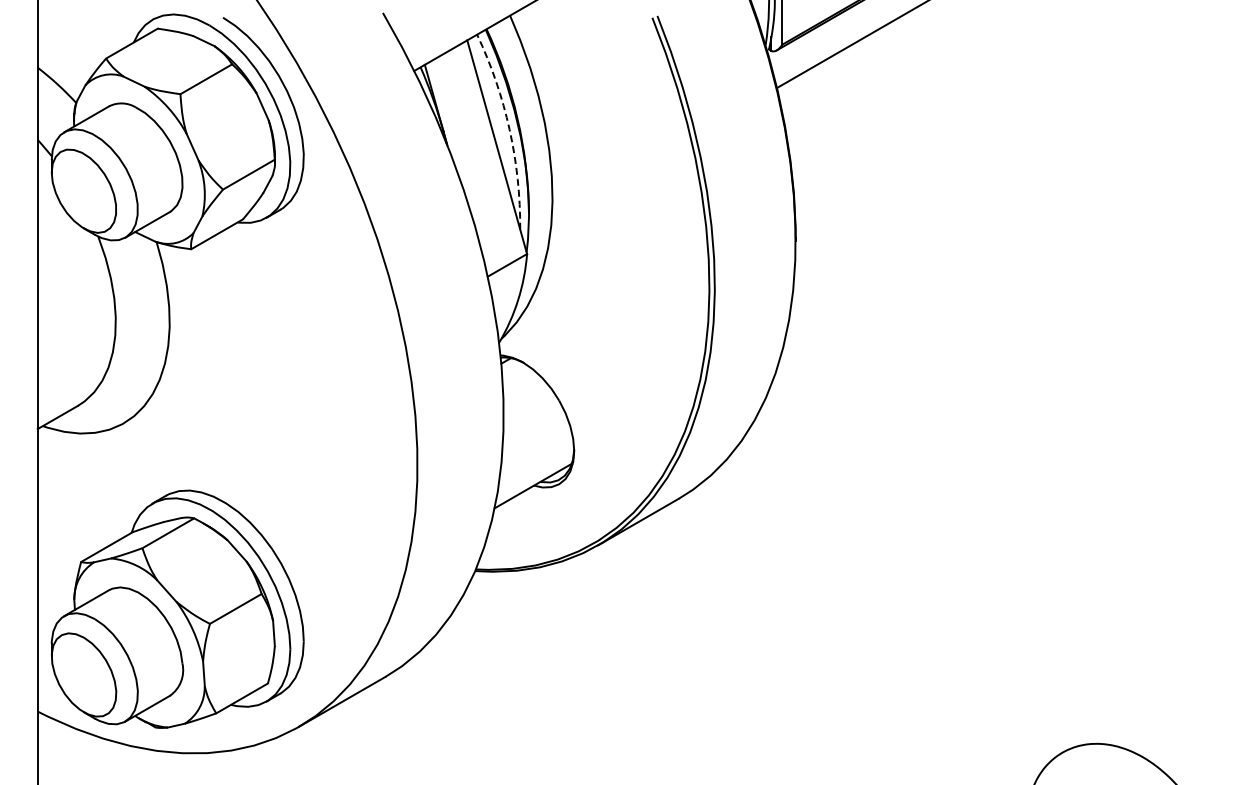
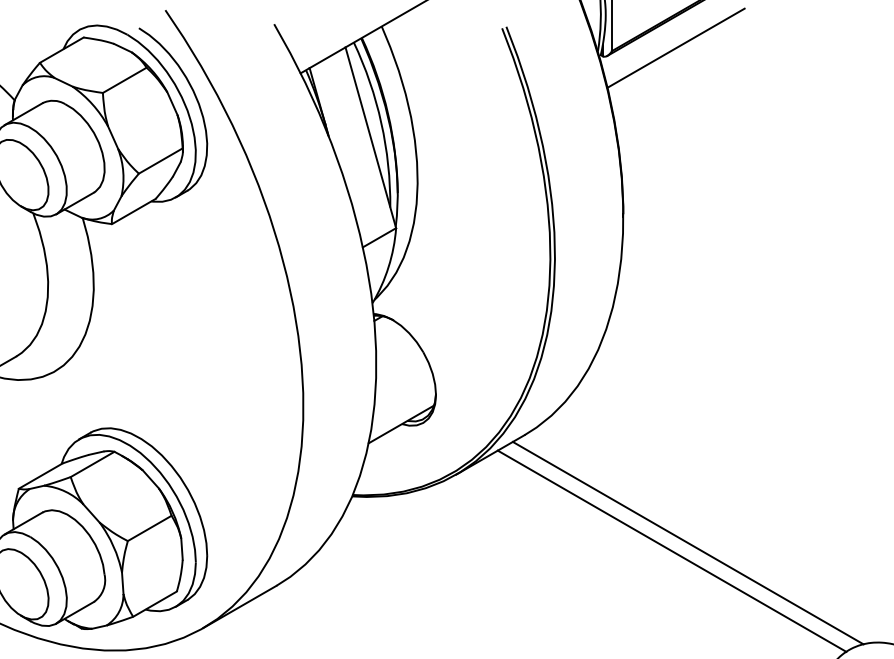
arc: (509, 129) -> (381, 122), dashed -> solid
line: (872, 625) -> (688, 542), added
line: (853, 635) -> (672, 550), added

